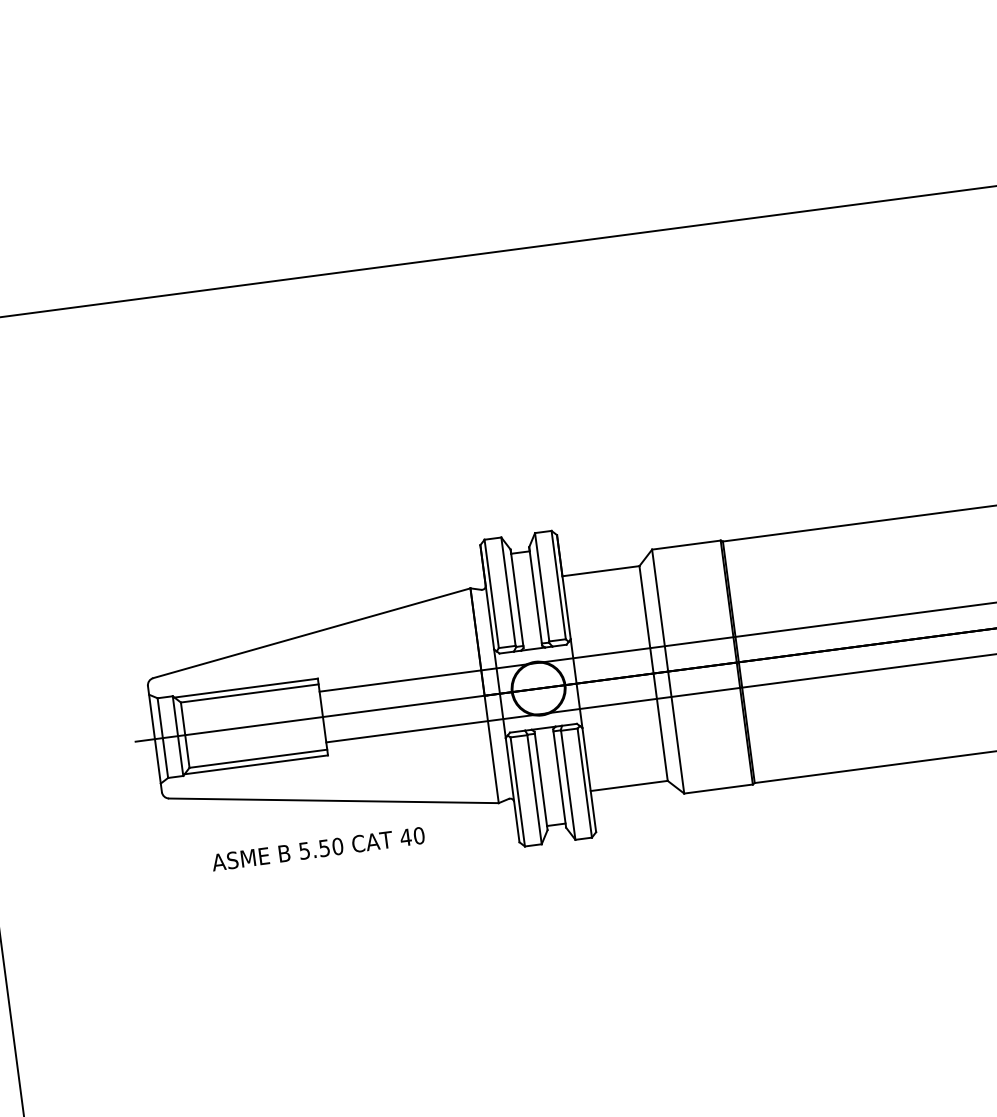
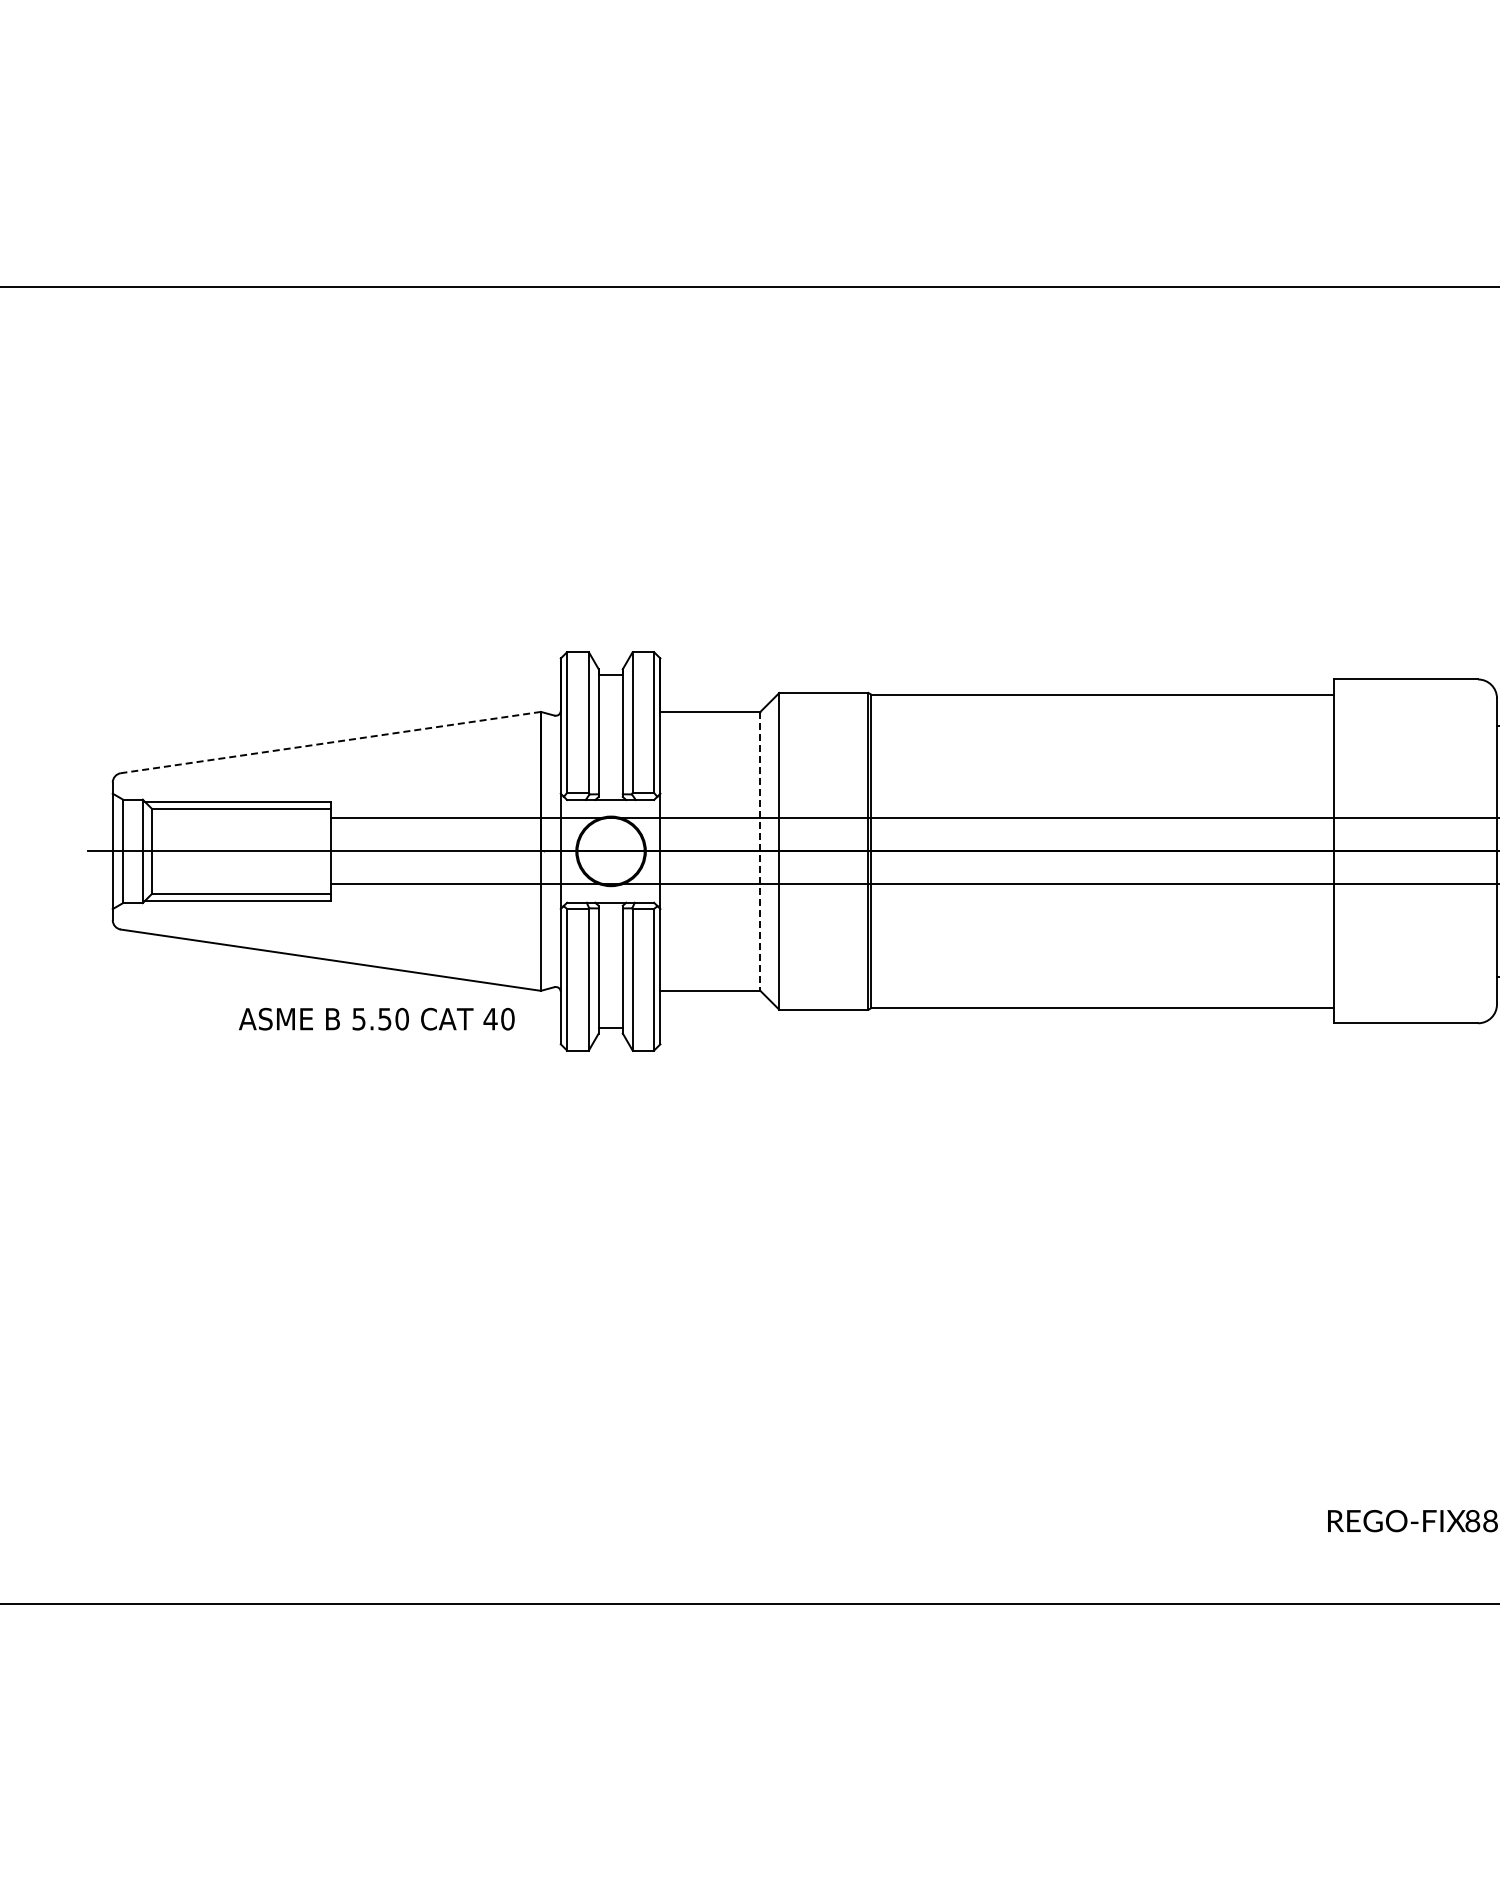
line: (311, 633) -> (330, 742), solid -> dashed
line: (653, 673) -> (760, 851), solid -> dashed
text: (317, 848) -> (376, 1018), moved

